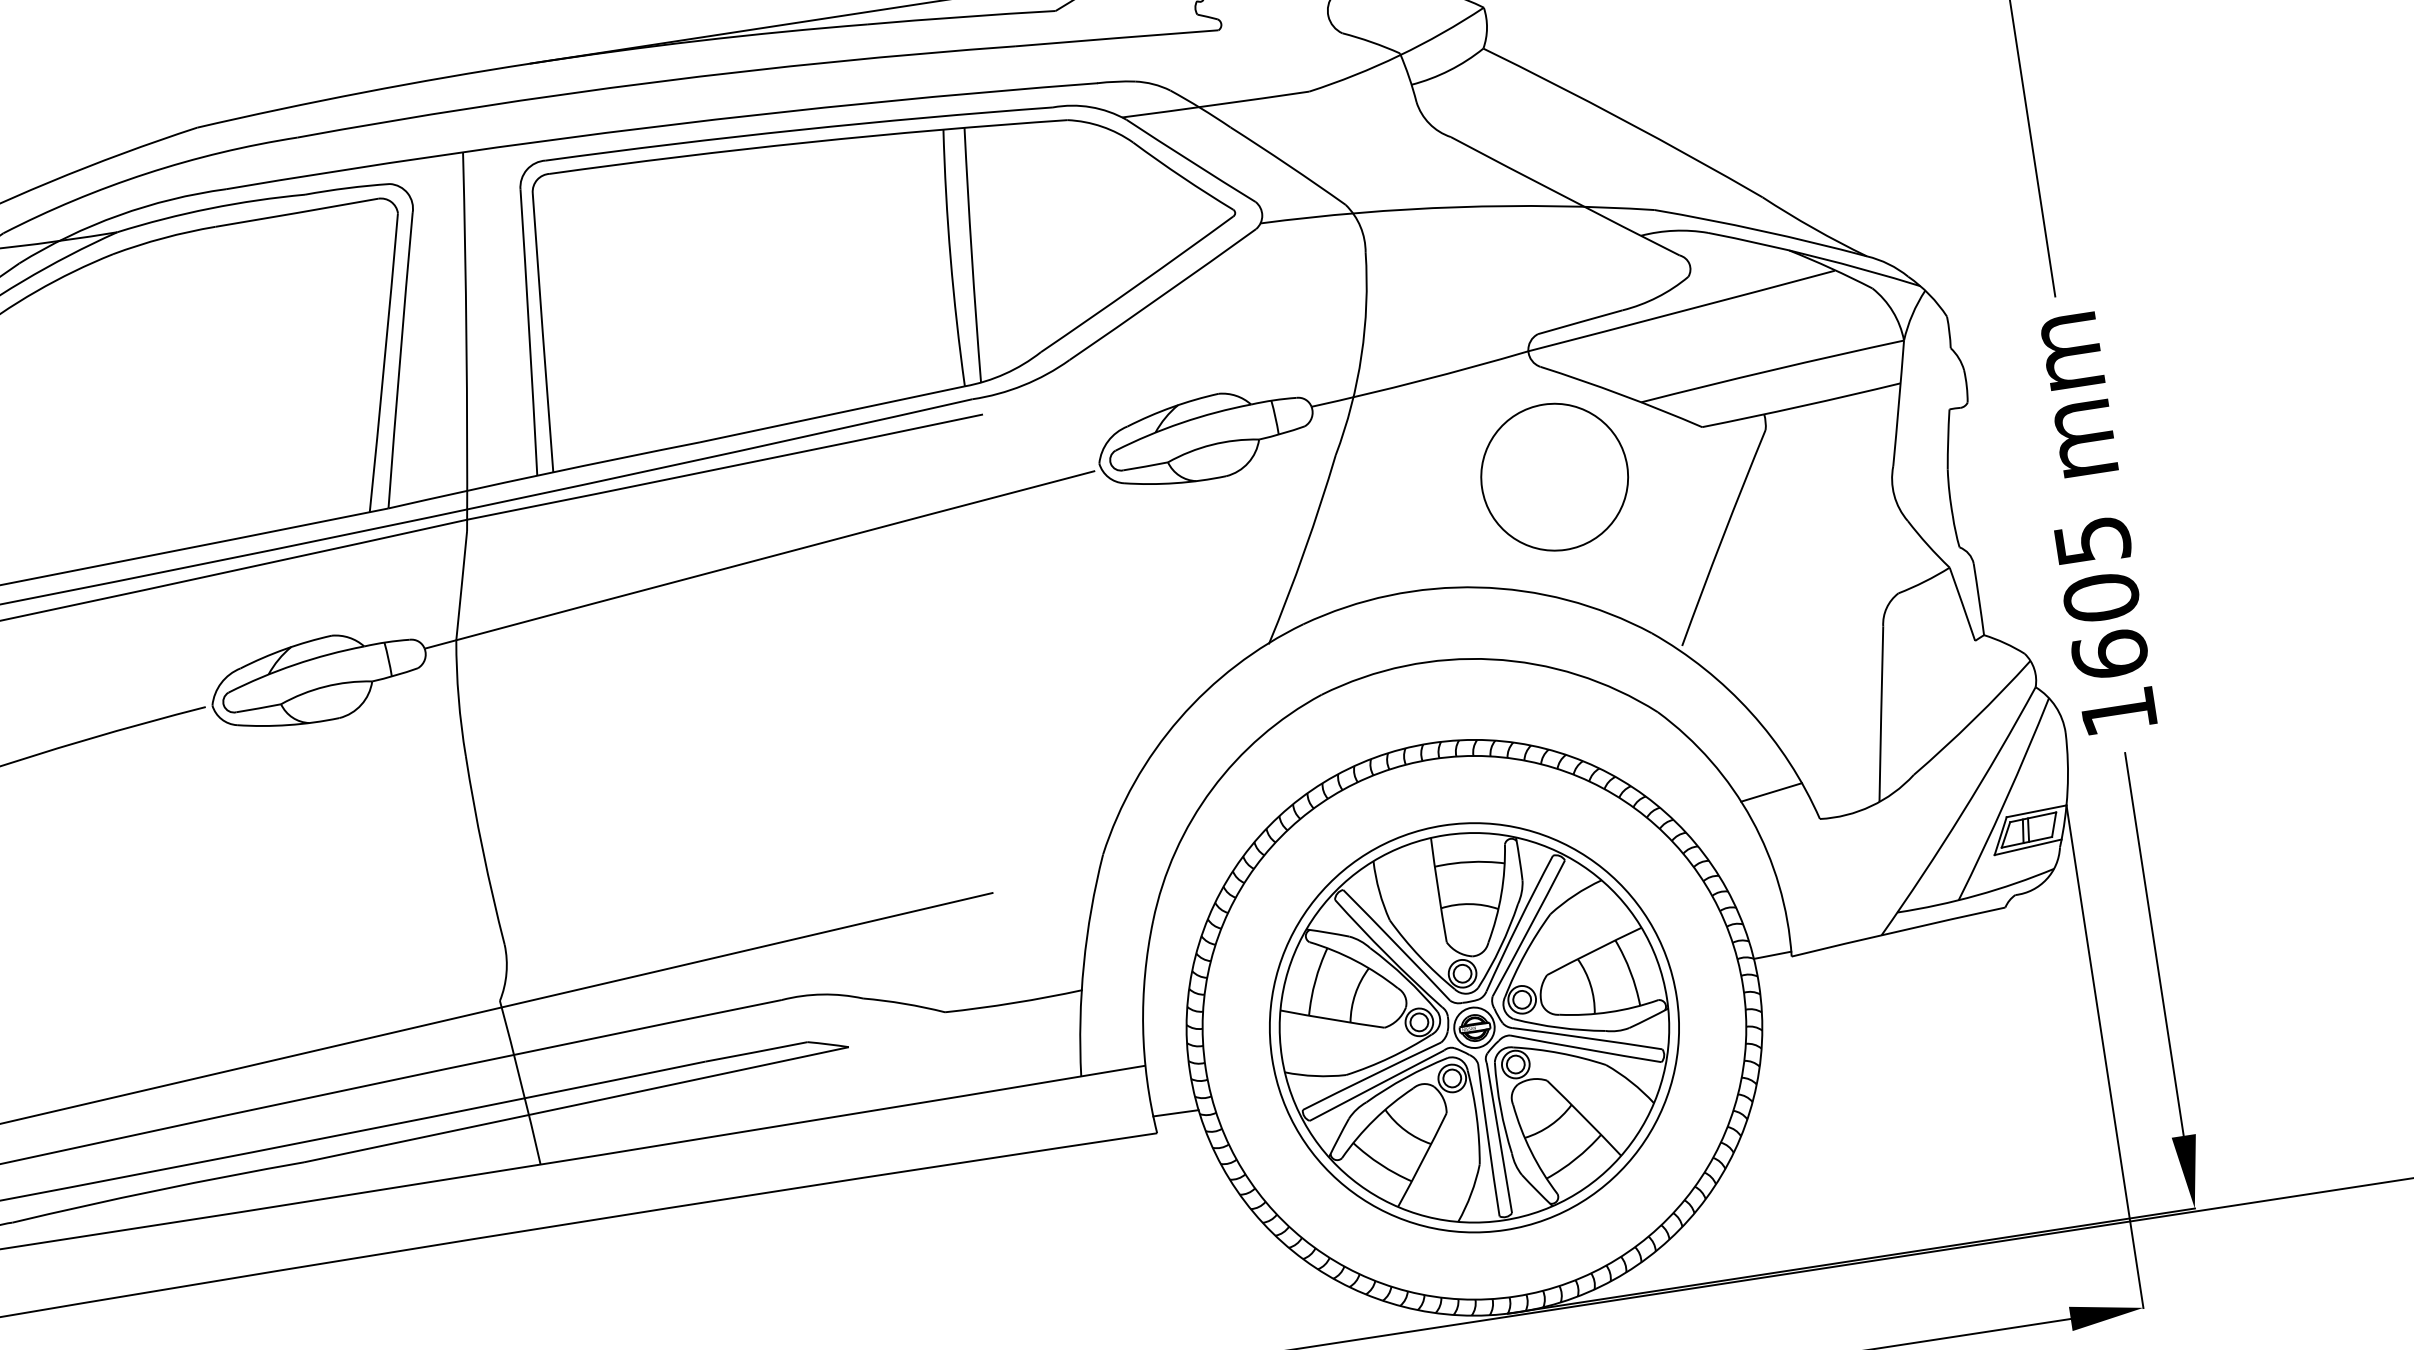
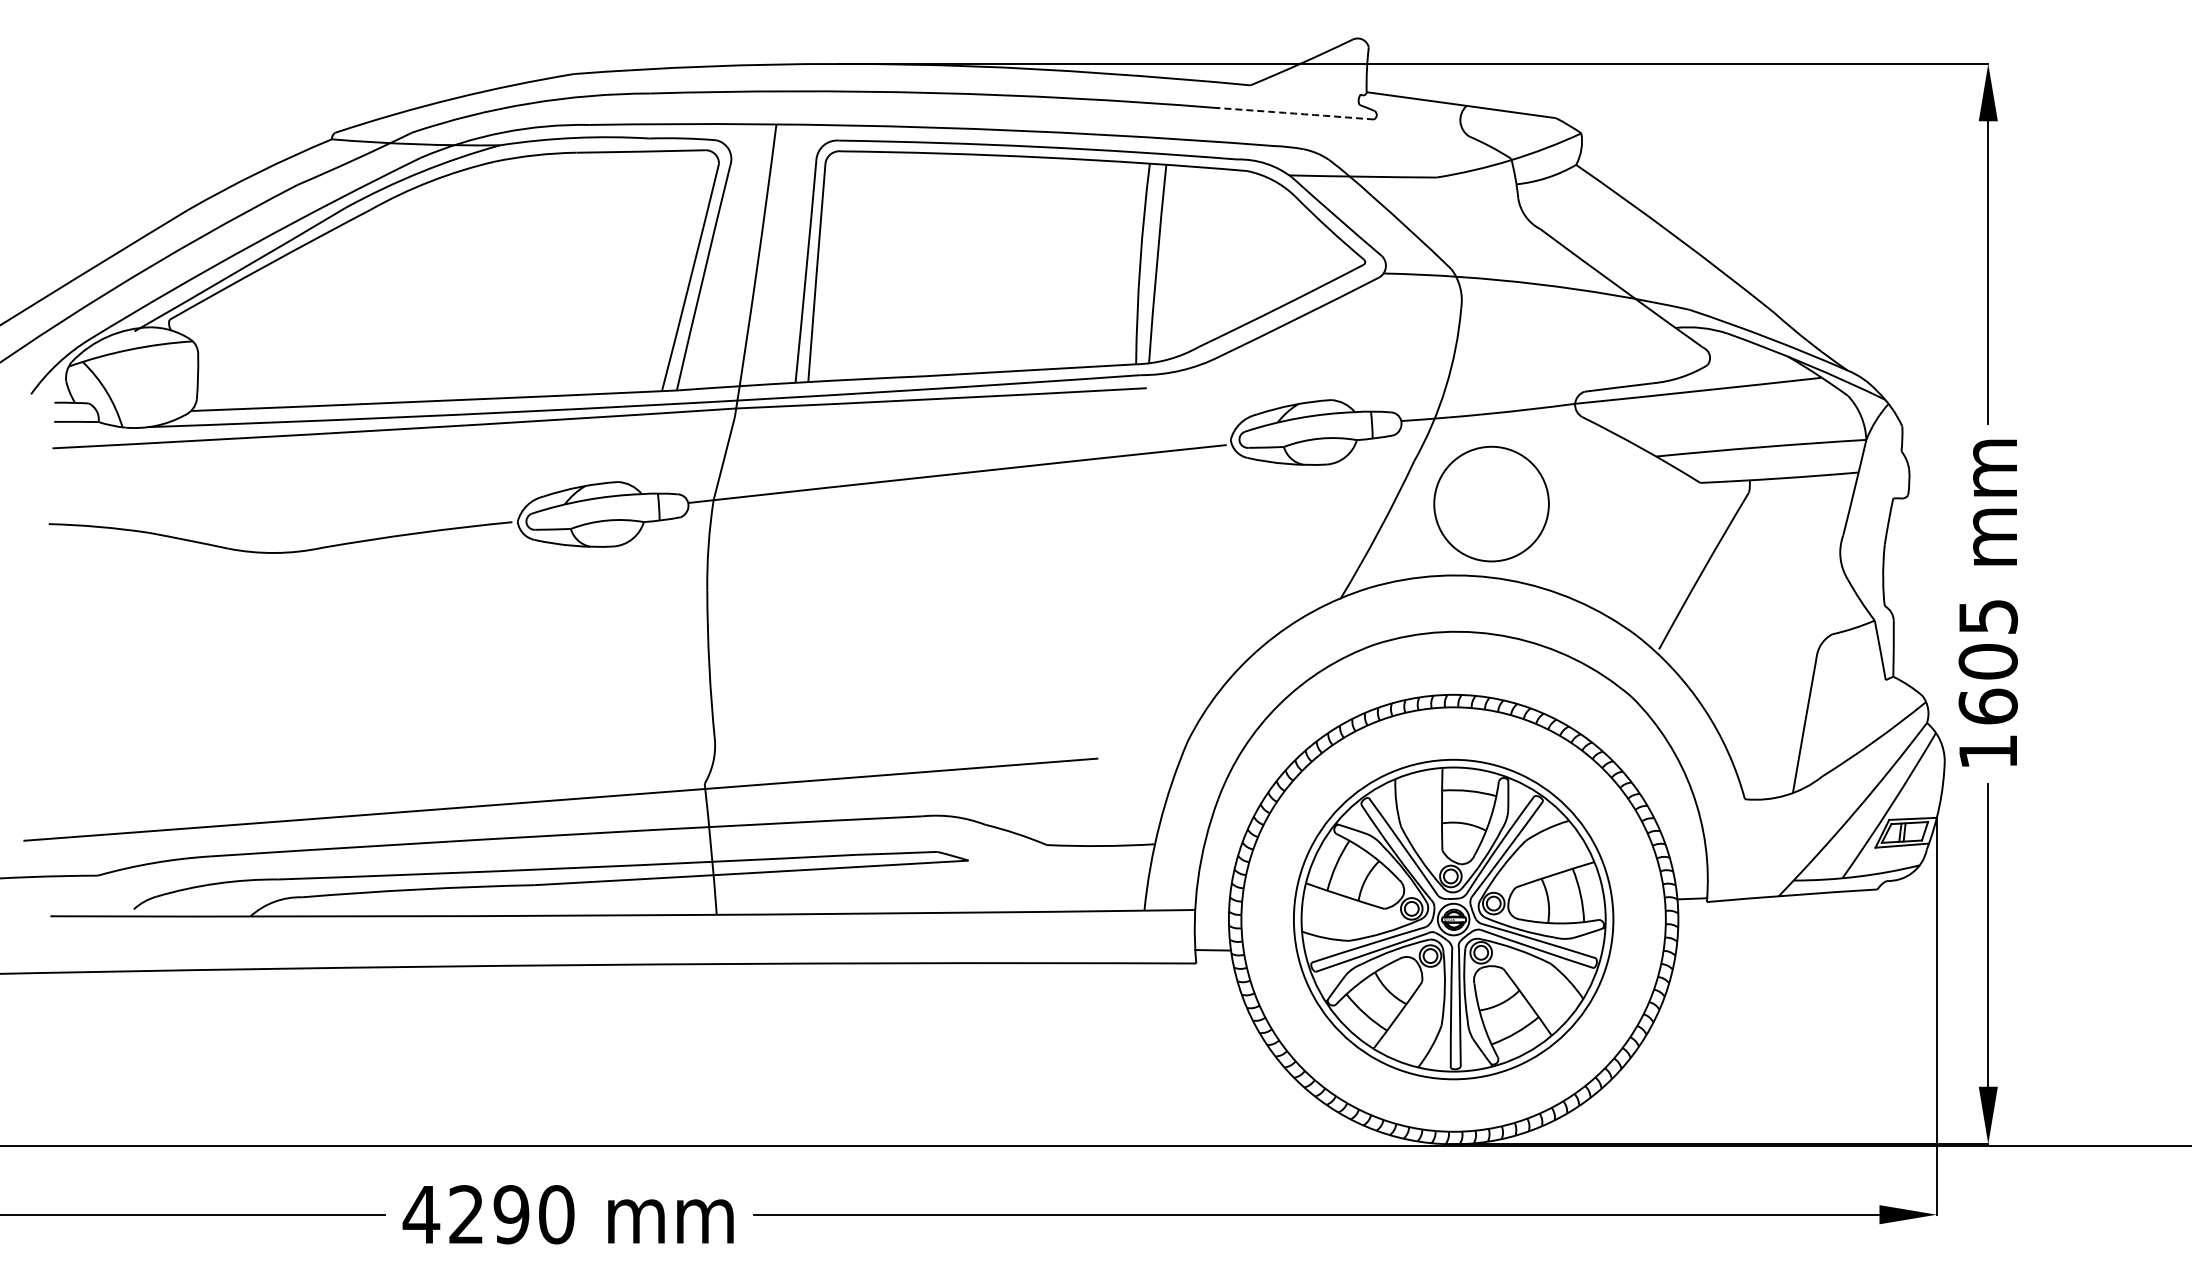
arc: (1116, 38) -> (1294, 113), solid -> dashed
circle: (1554, 476) -> (1491, 503), moved
line: (1771, 791) -> (1710, 772), removed

